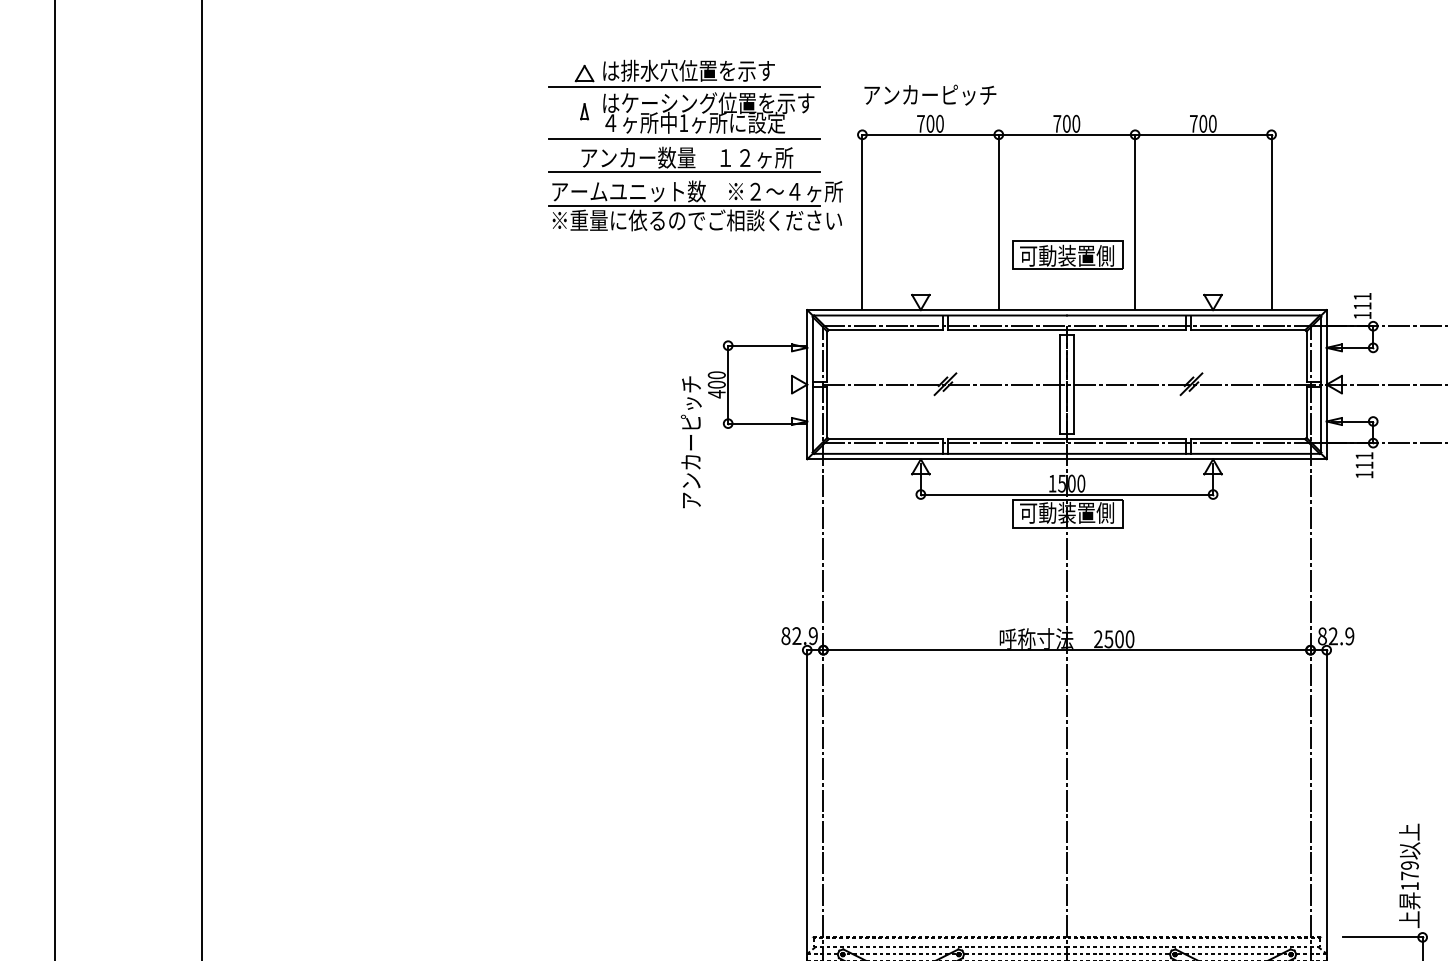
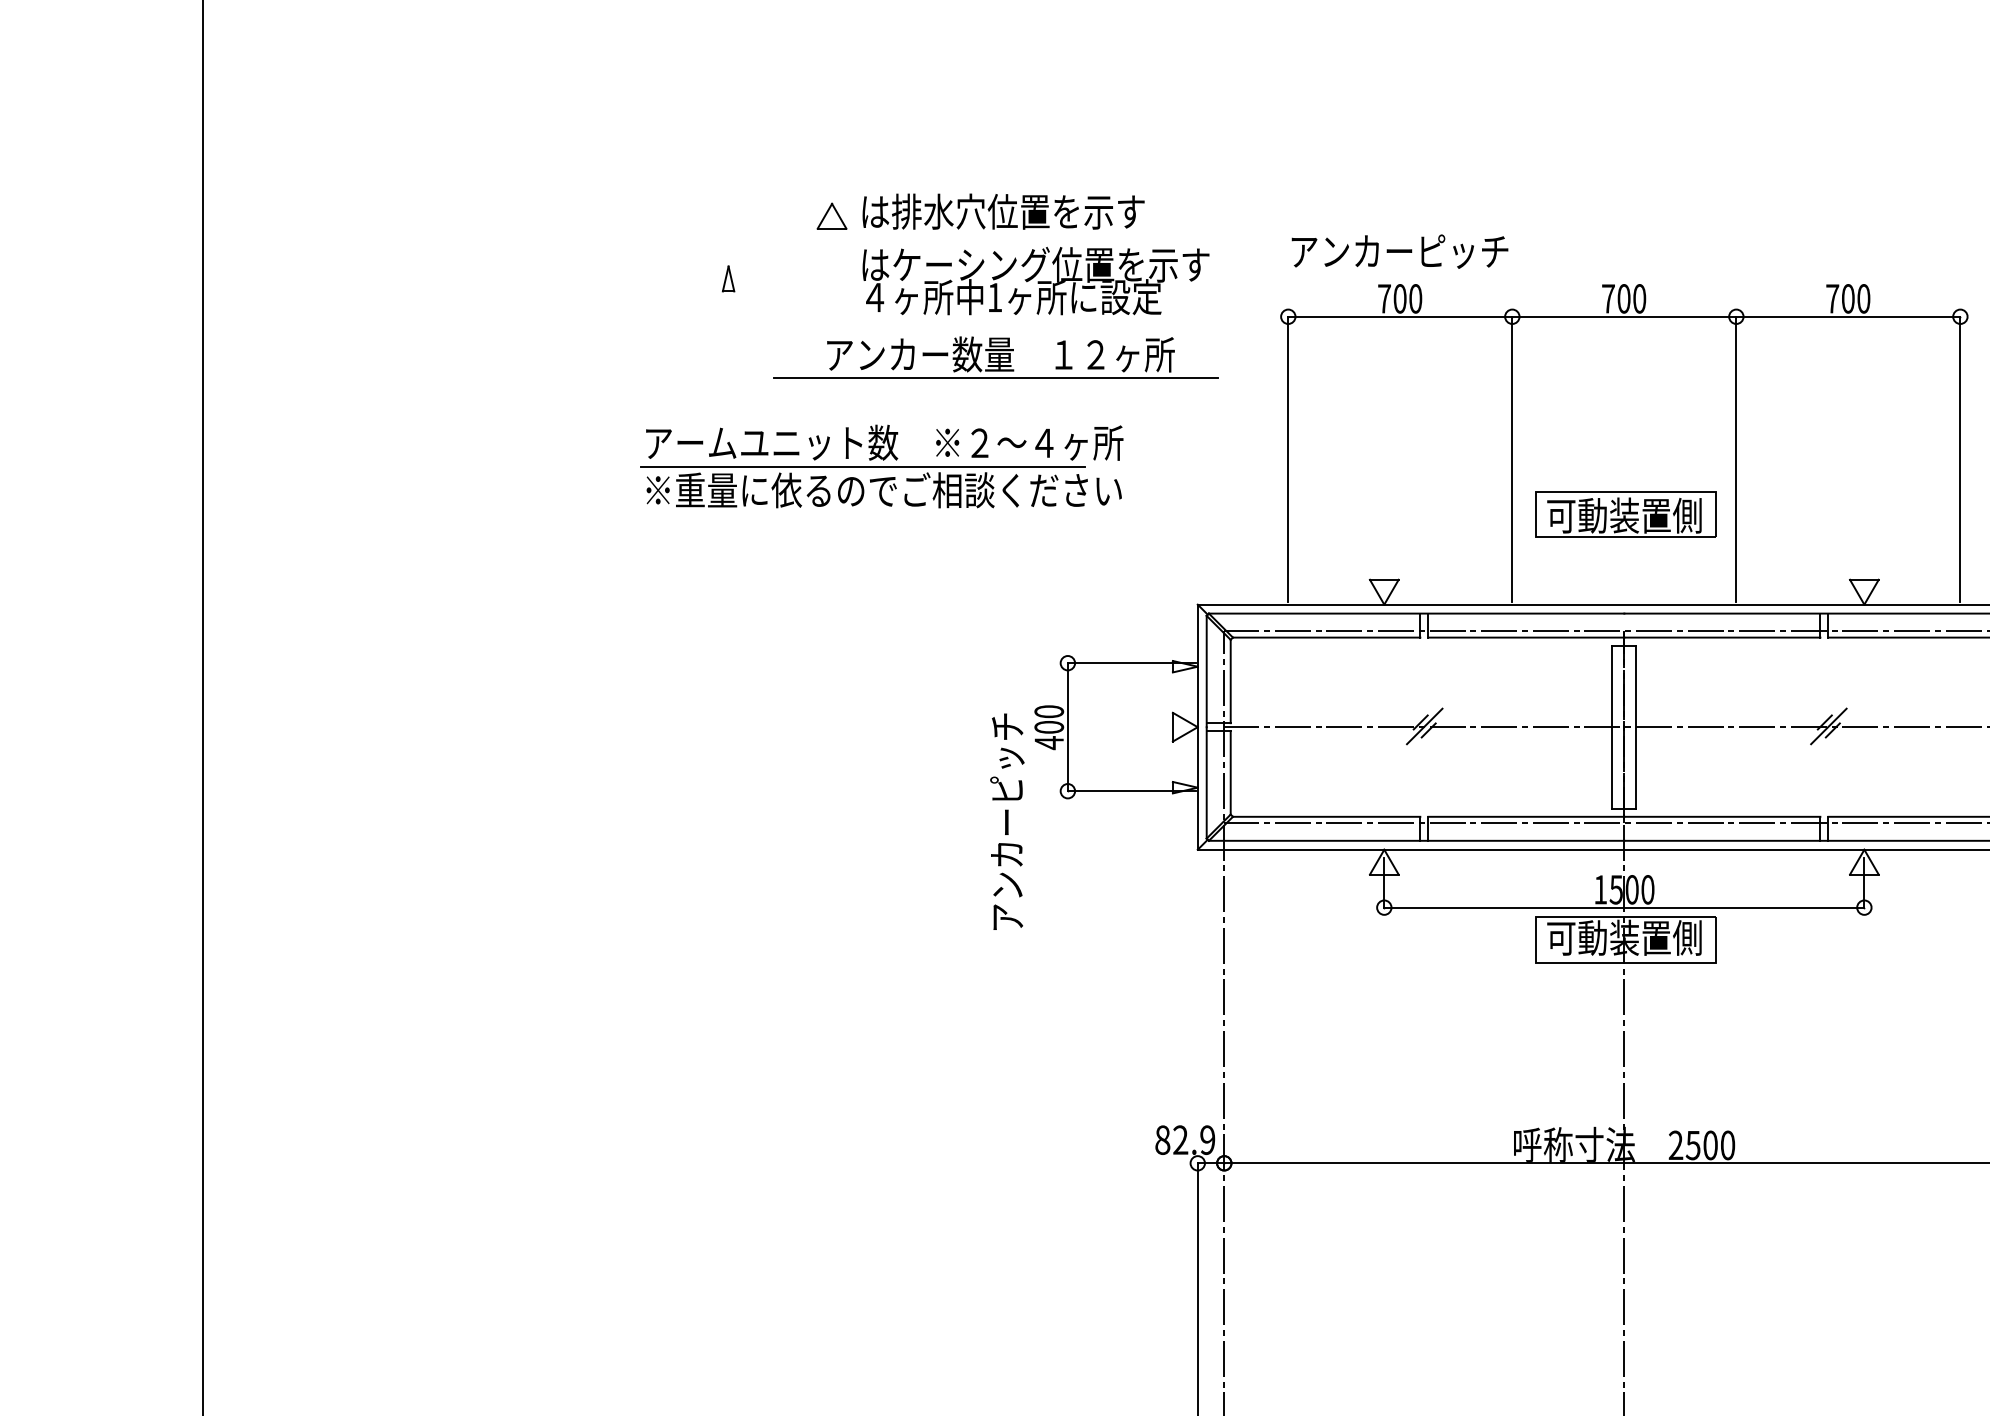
line: (684, 86) -> (996, 237), removed
part: (584, 111) -> (728, 278), moved
line: (684, 138) -> (996, 322), removed
part: (695, 205) -> (881, 465), moved

